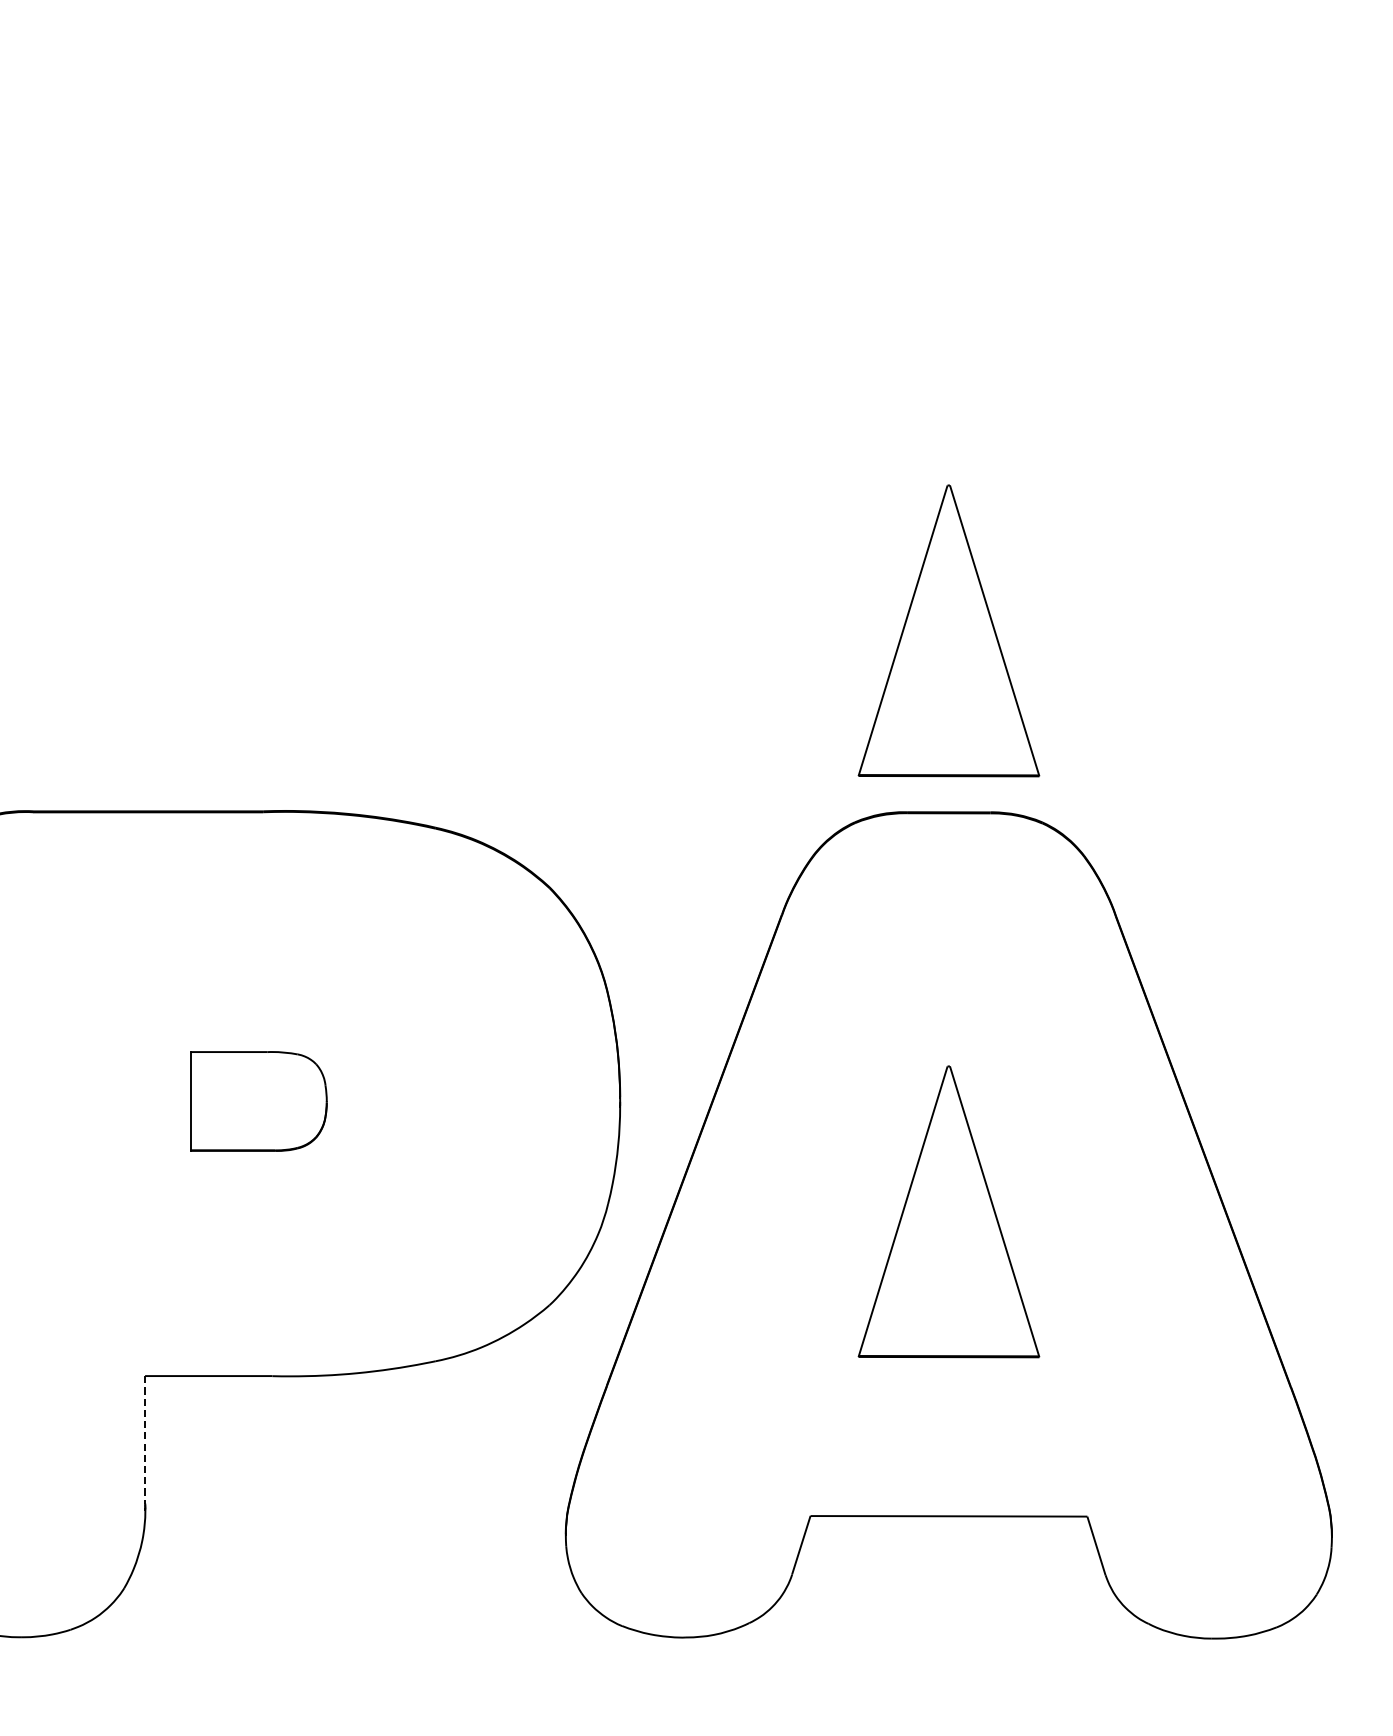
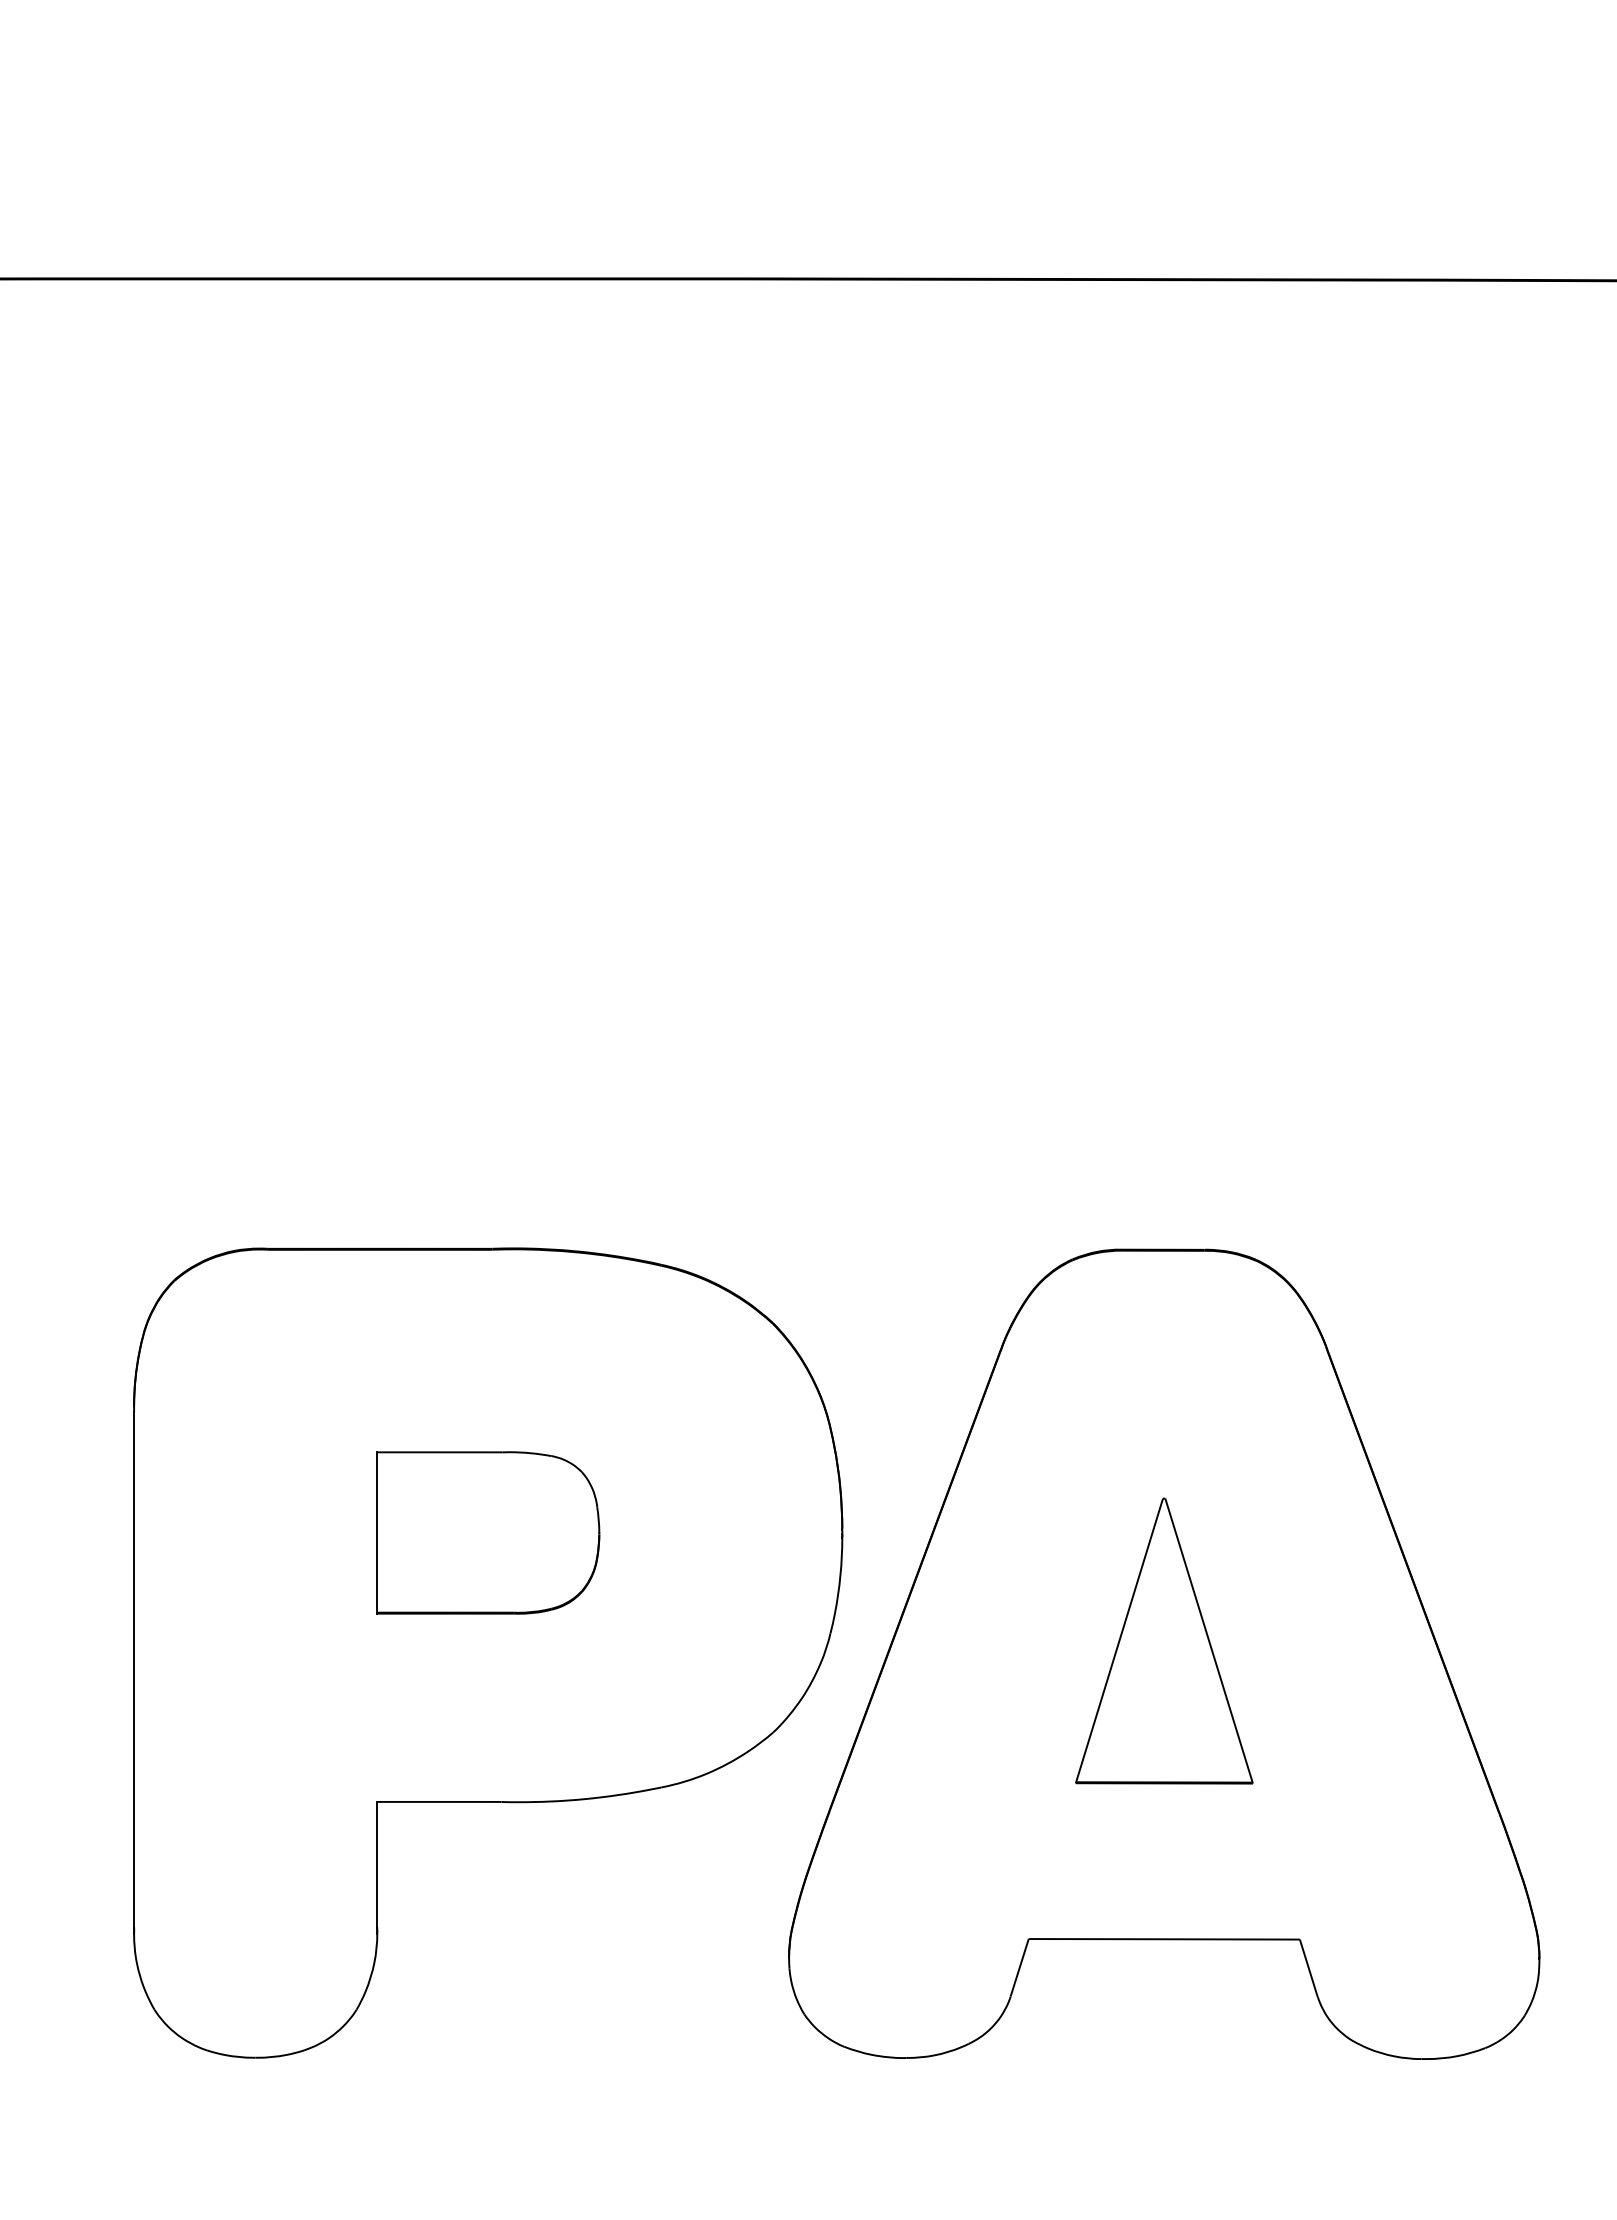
part: (949, 630) -> (1164, 1071), removed
part: (258, 1100) -> (488, 1532), size x1.67
line: (145, 1439) -> (377, 1864), dashed -> solid

